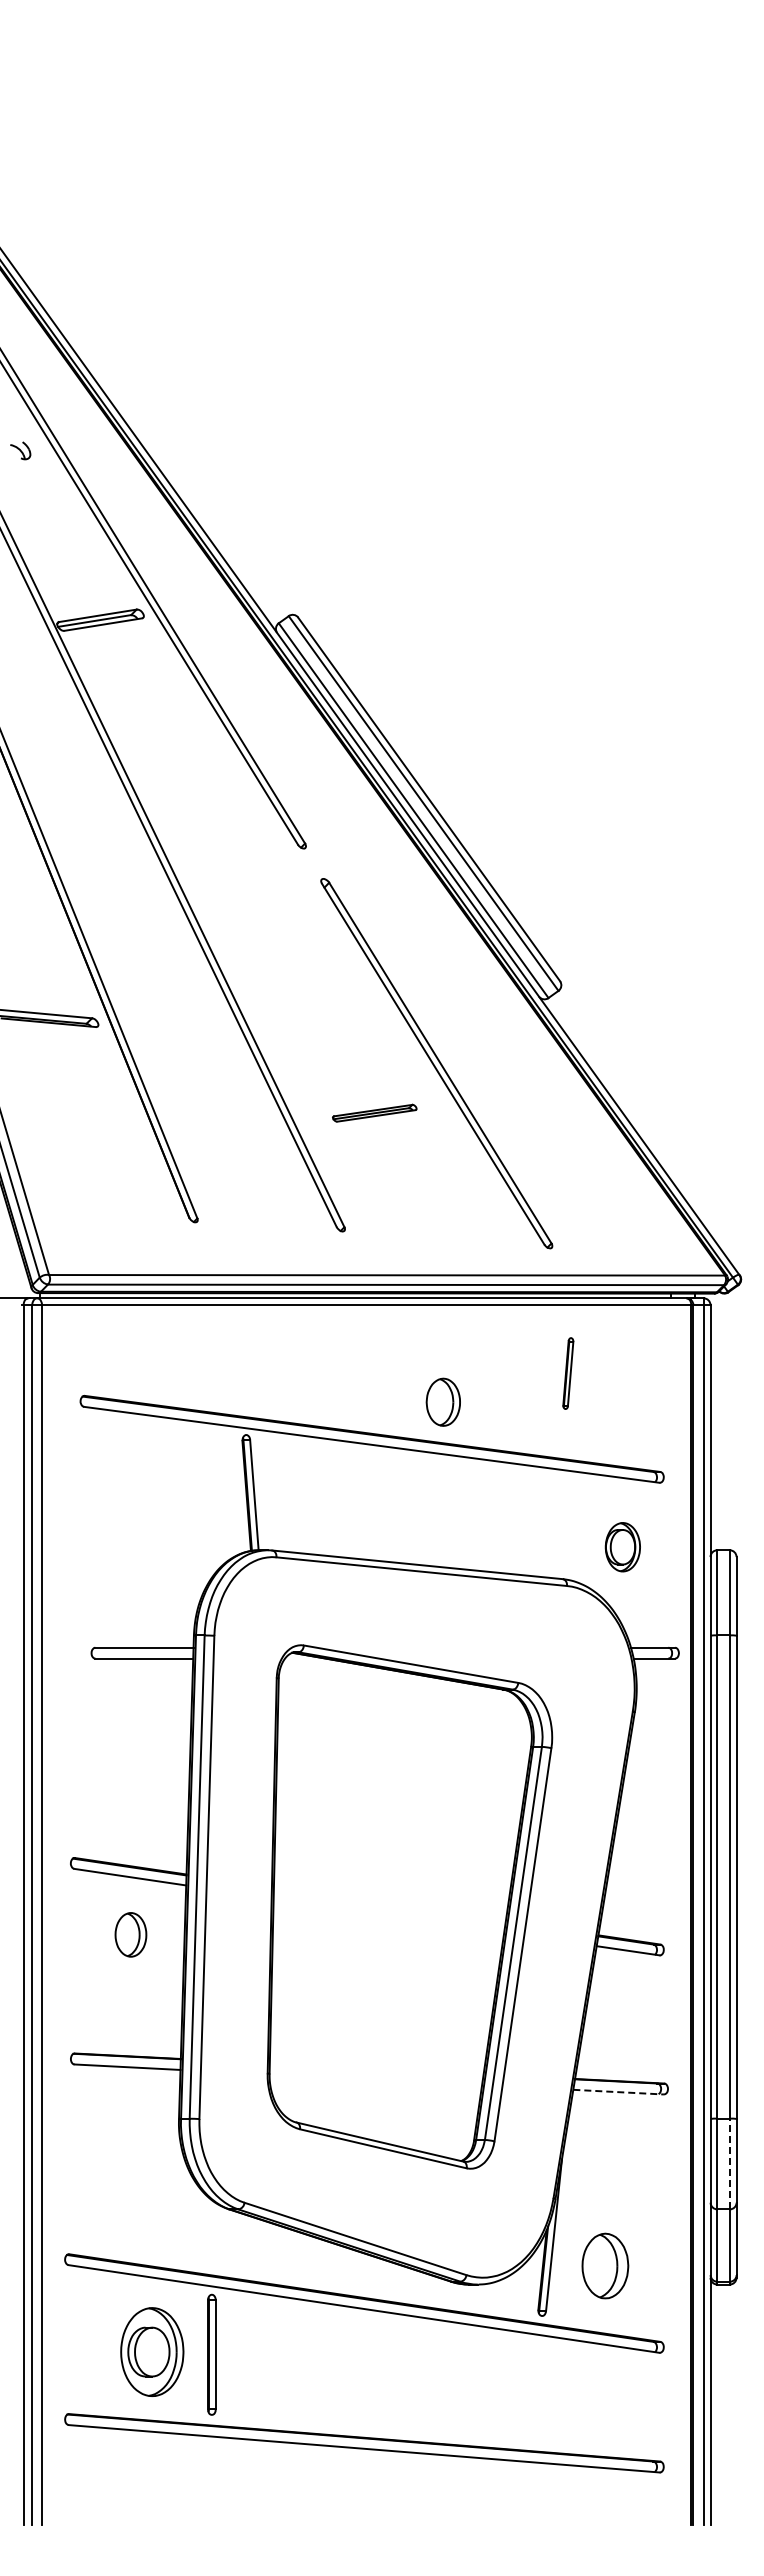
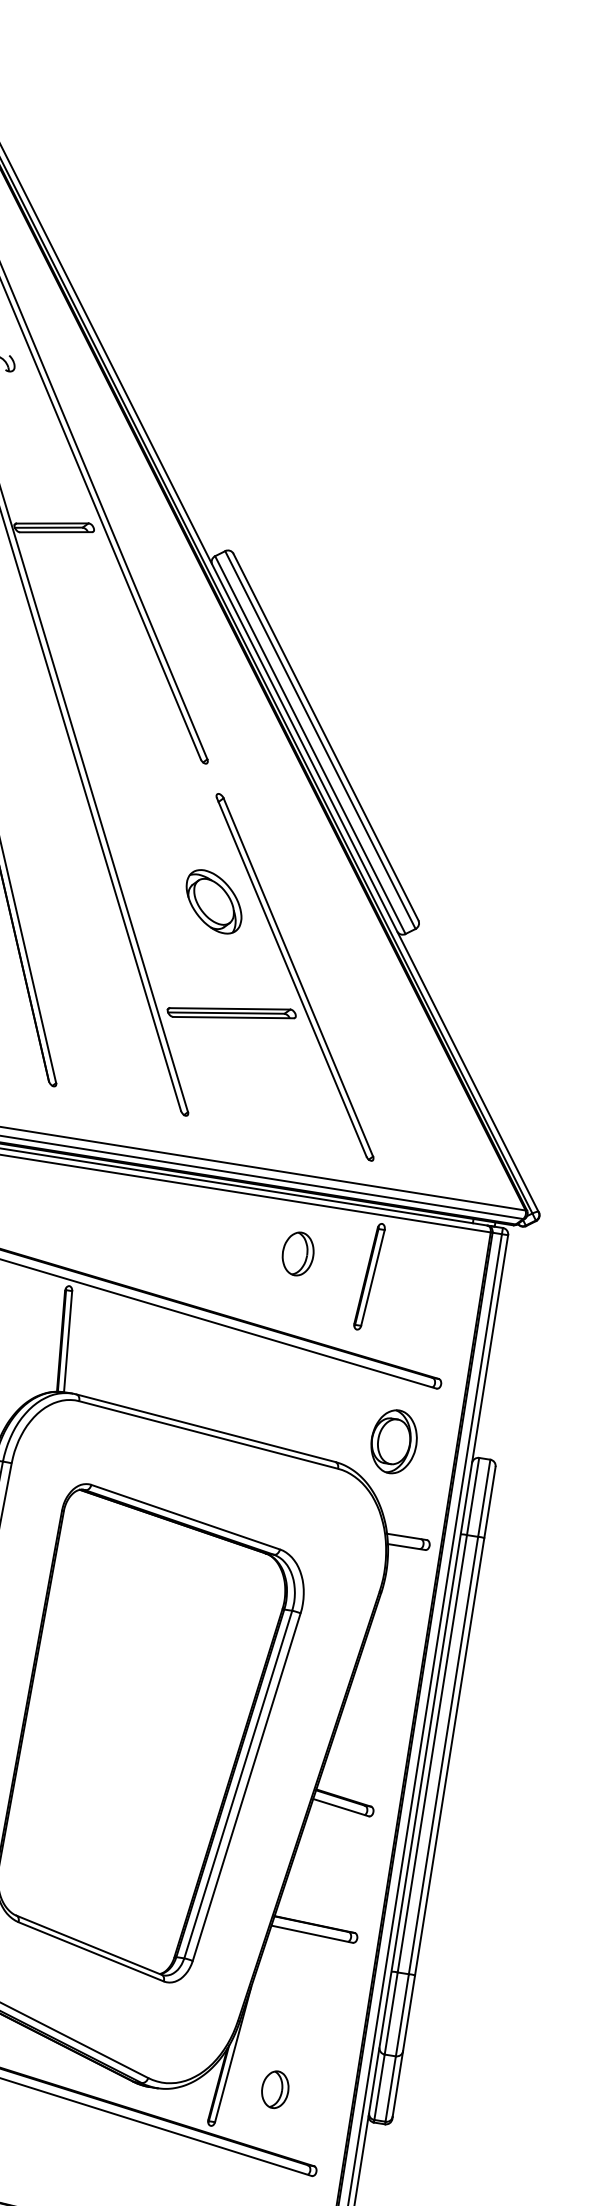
part: (336, 995) -> (214, 901), added
part: (374, 1113) -> (231, 1013), size x1.67
part: (568, 1373) -> (369, 1276), size x1.67
part: (442, 1401) -> (297, 1253), moved
part: (622, 1546) -> (393, 1440), size x1.43
line: (619, 2092) -> (312, 1934), dashed -> solid
line: (729, 2163) -> (402, 2014), dashed -> solid
part: (605, 2265) -> (275, 2089), size x0.62

